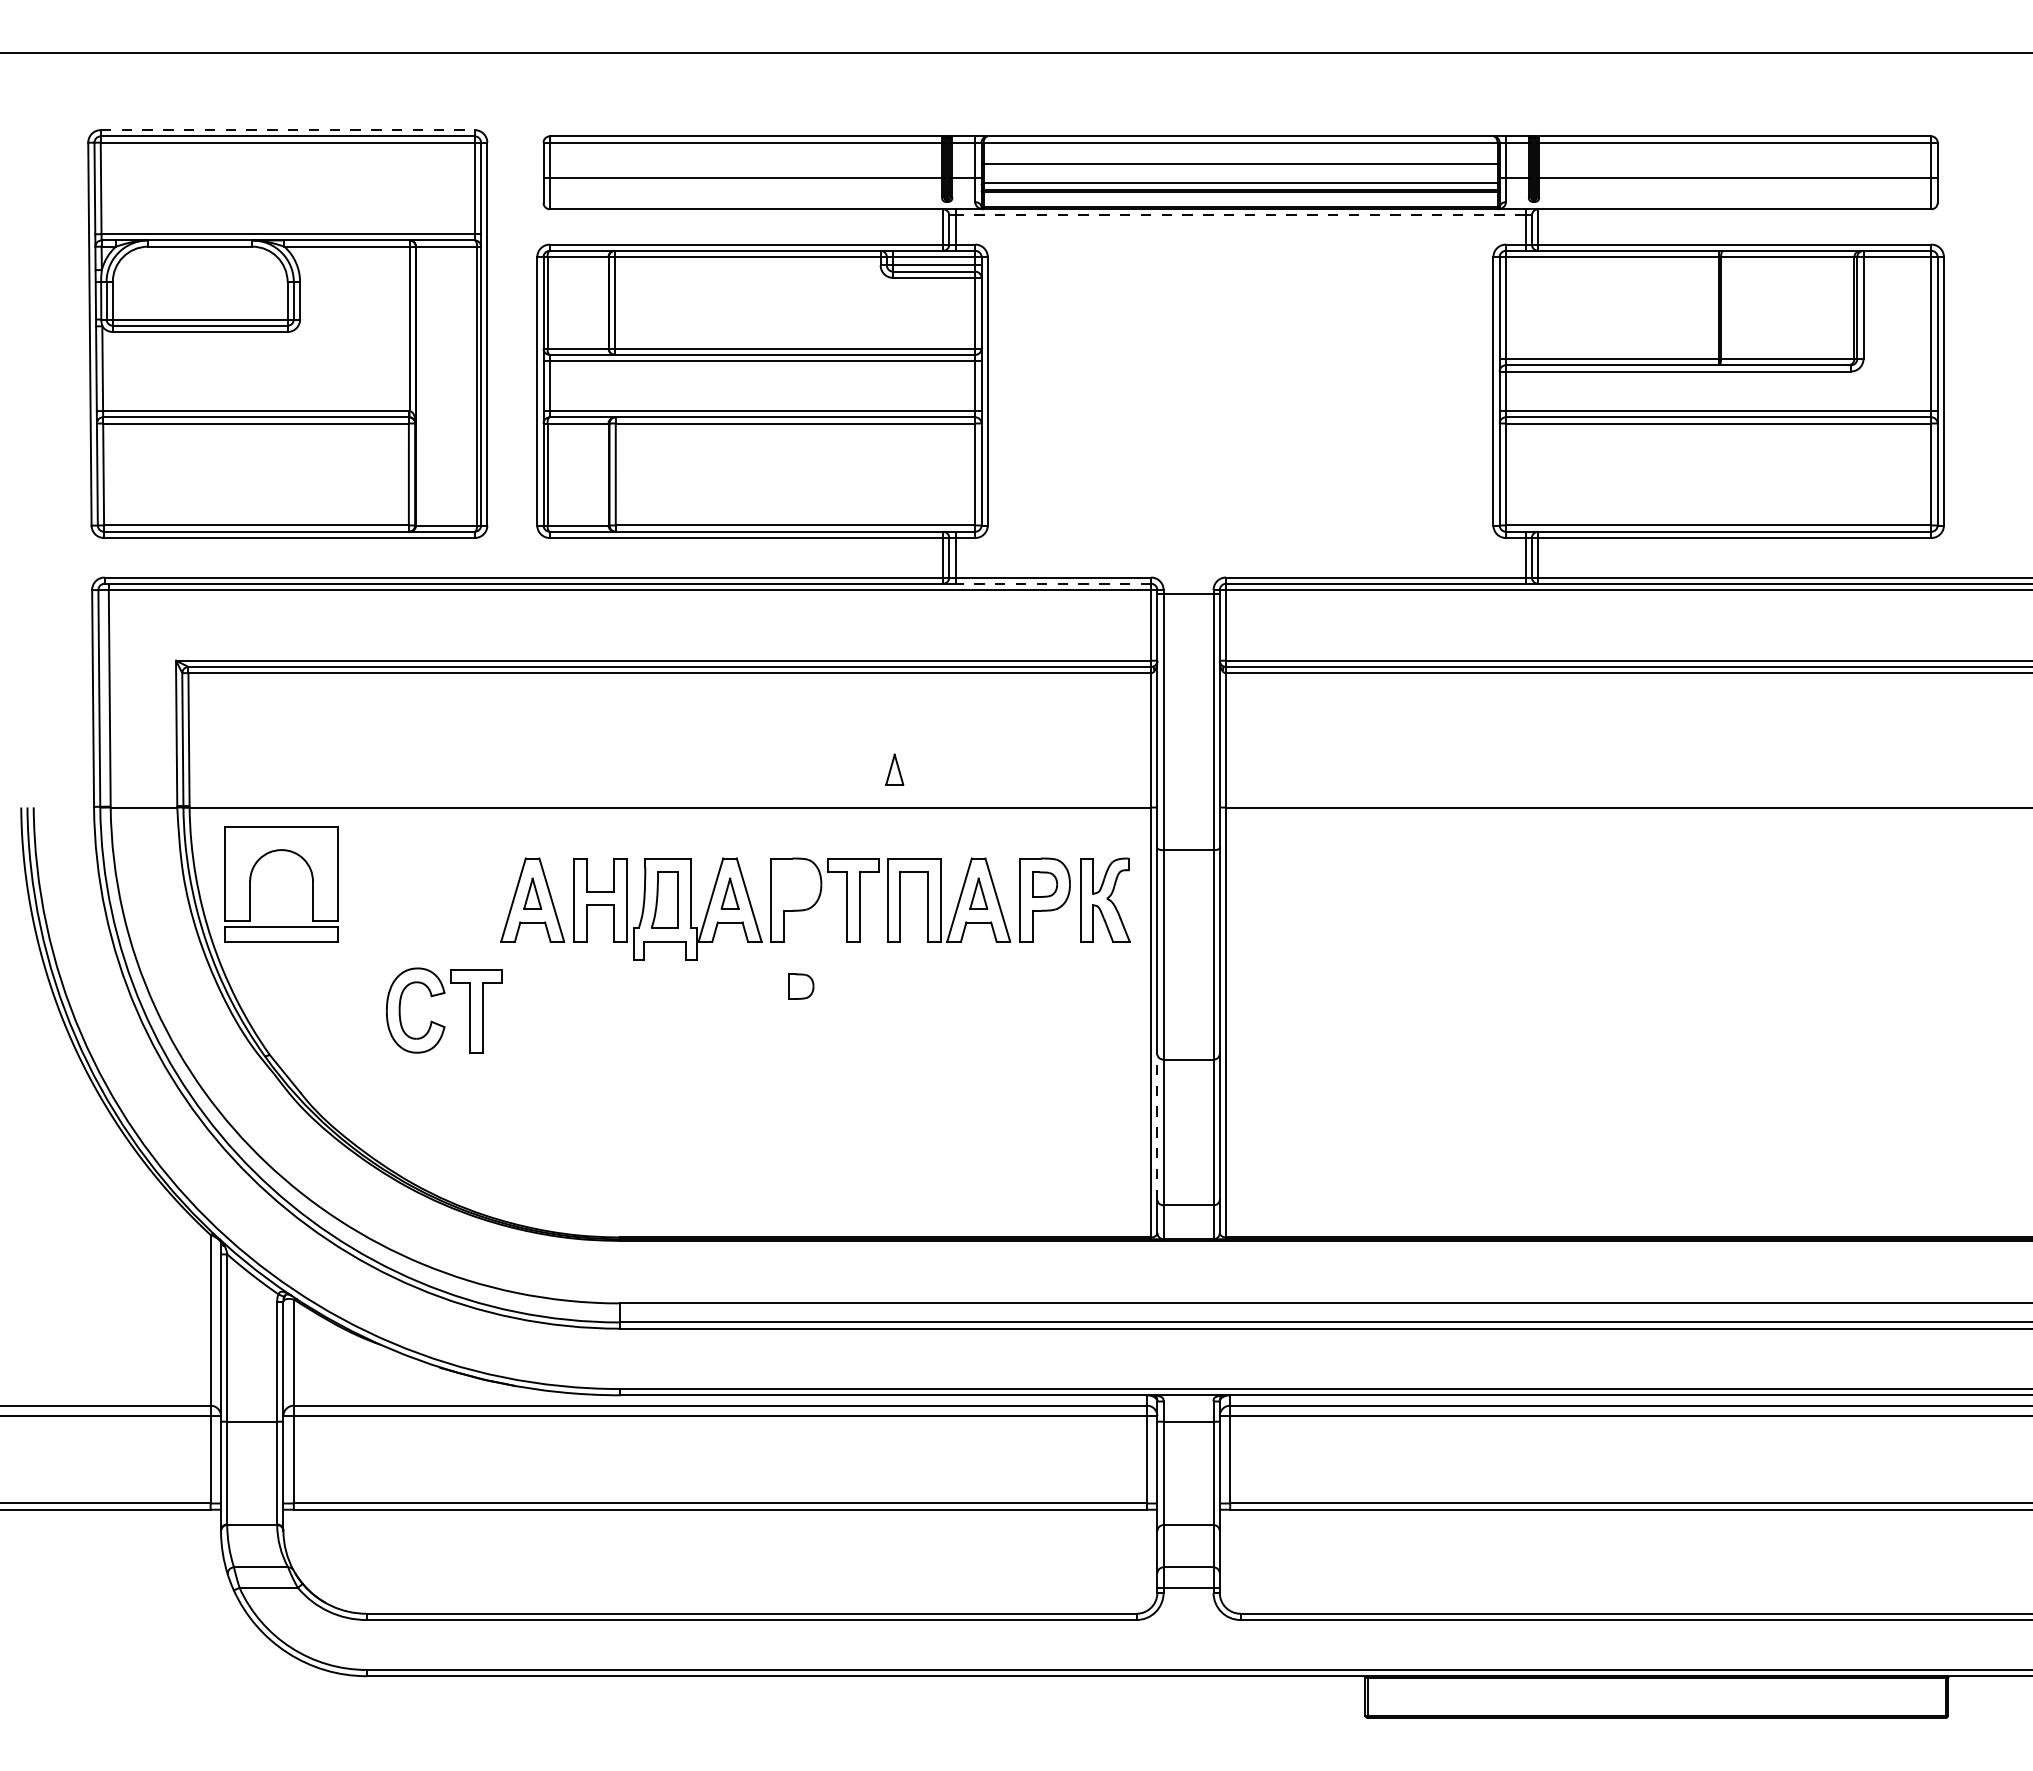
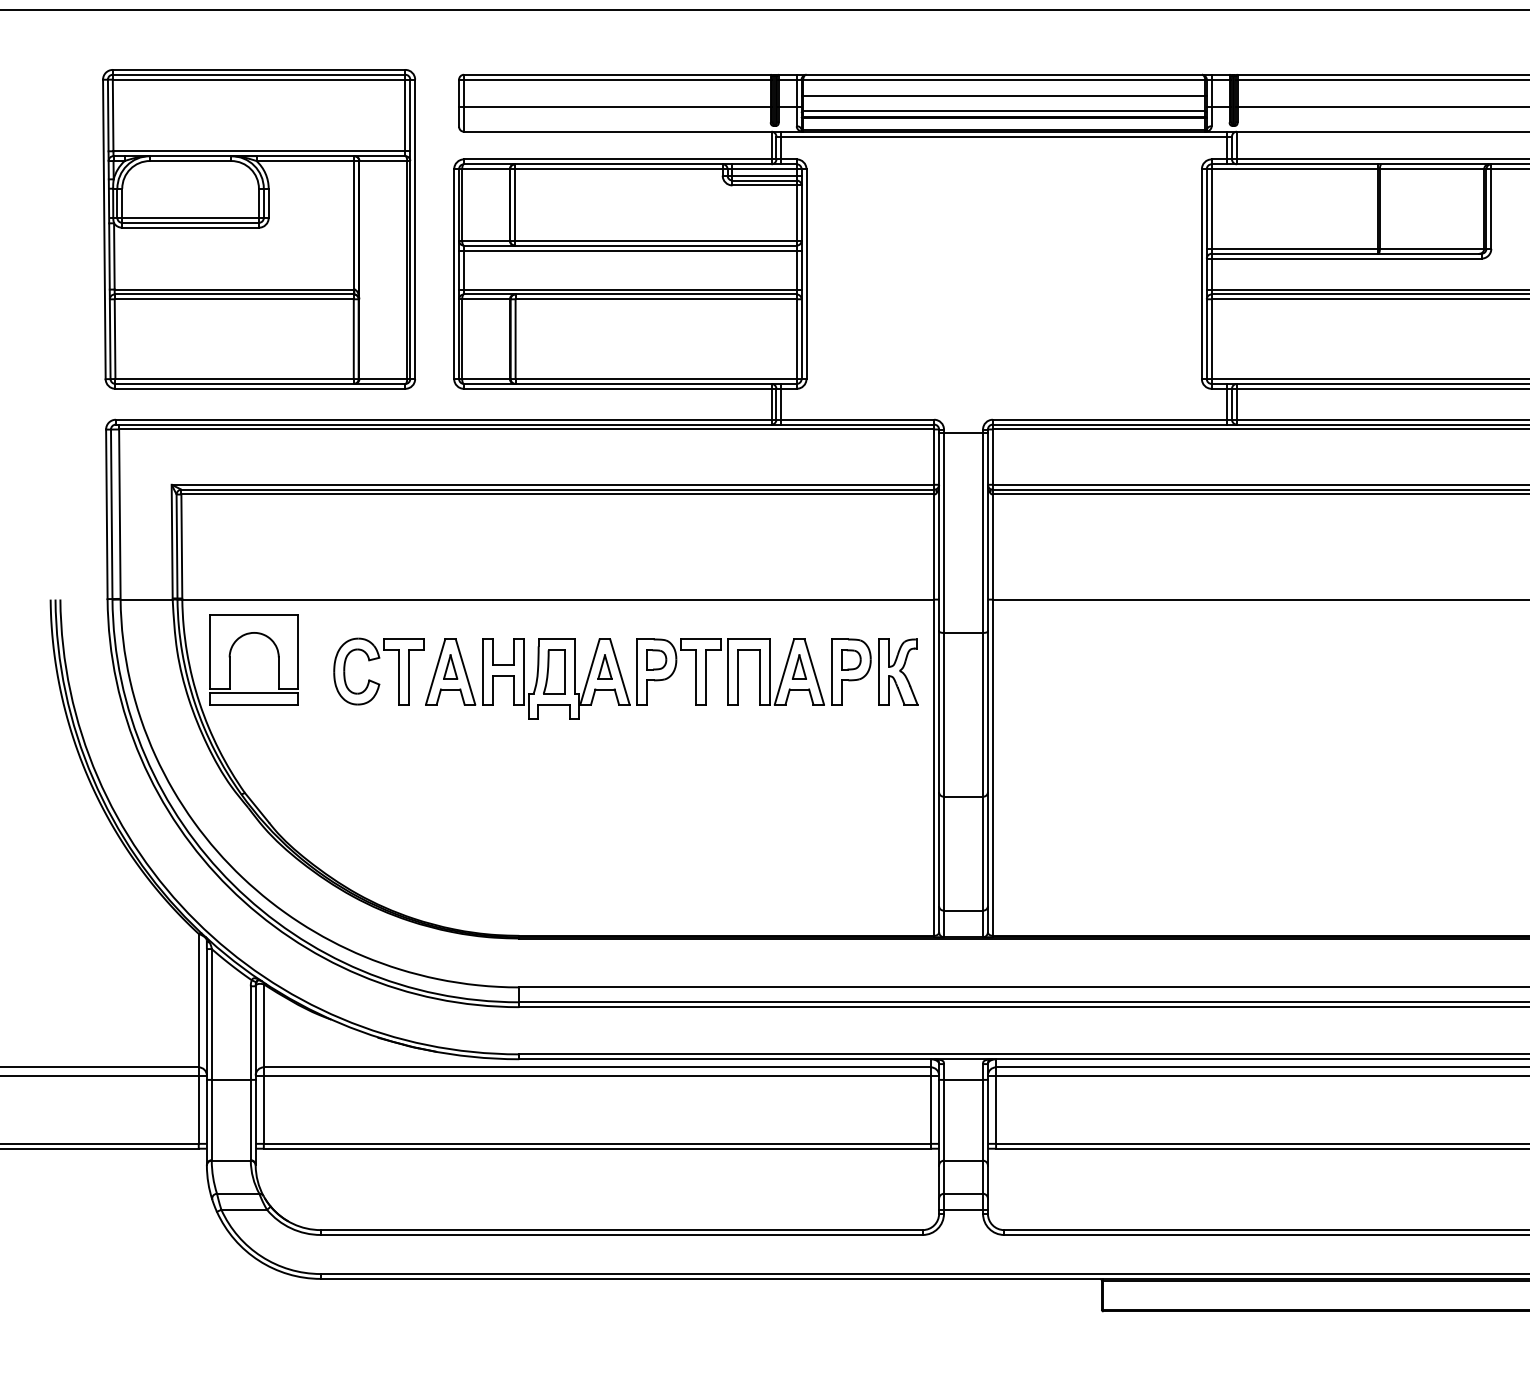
line: (288, 130) -> (259, 70), dashed -> solid
line: (1240, 215) -> (1004, 136), dashed -> solid
line: (1053, 583) -> (857, 424), dashed -> solid
part: (894, 769) -> (733, 569), removed
part: (801, 986) -> (656, 659), moved
part: (438, 1023) -> (374, 681), moved
line: (1157, 1127) -> (939, 849), dashed -> solid

